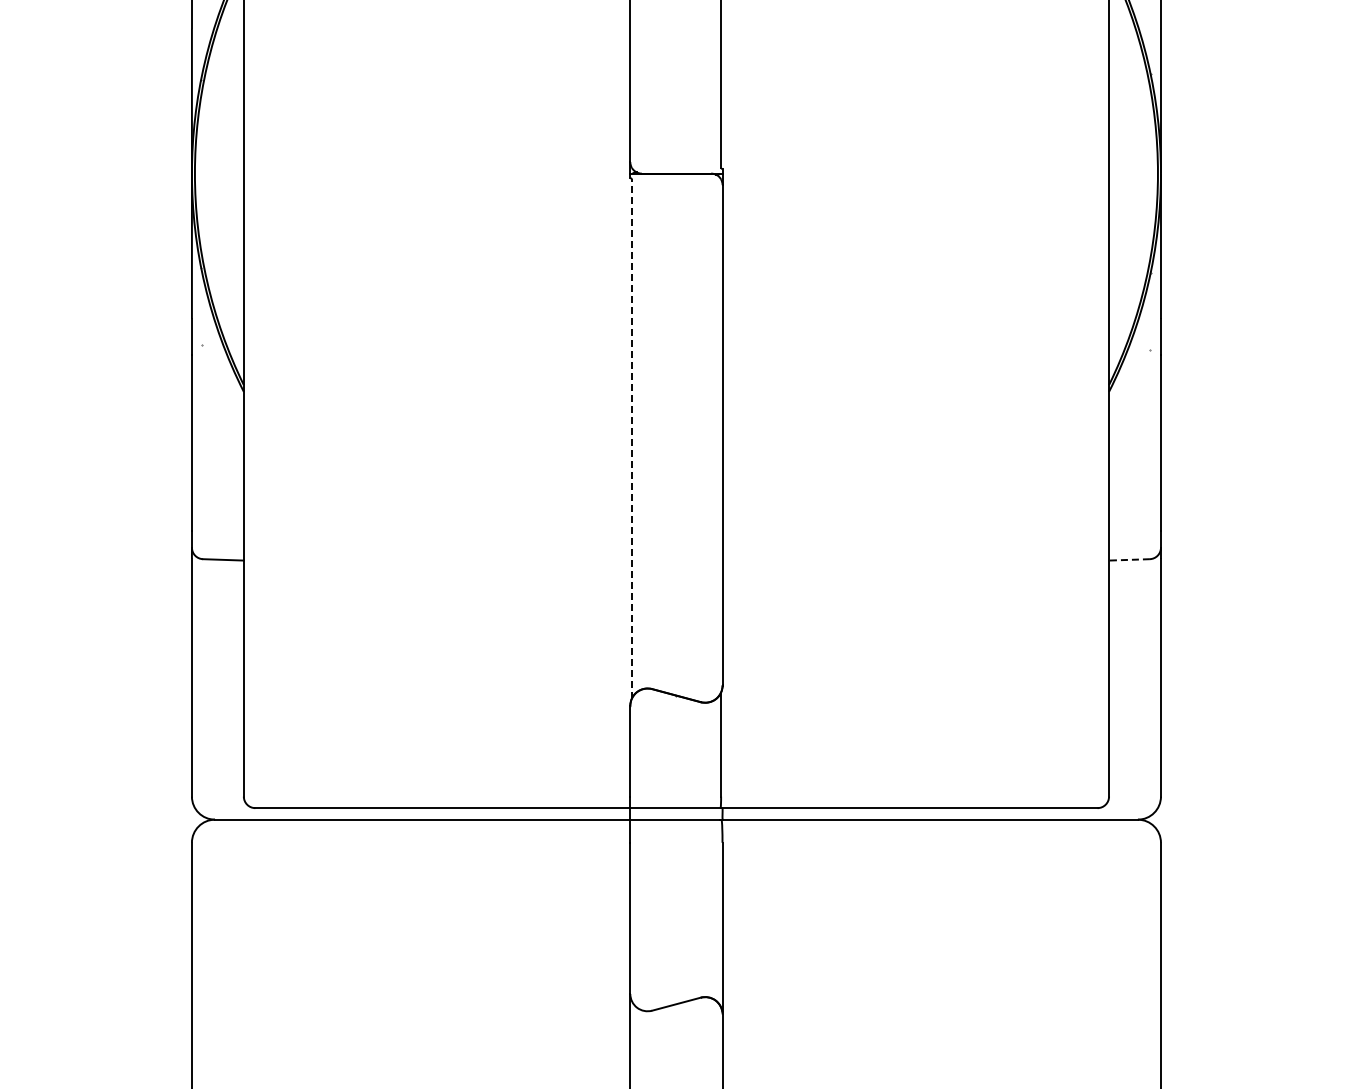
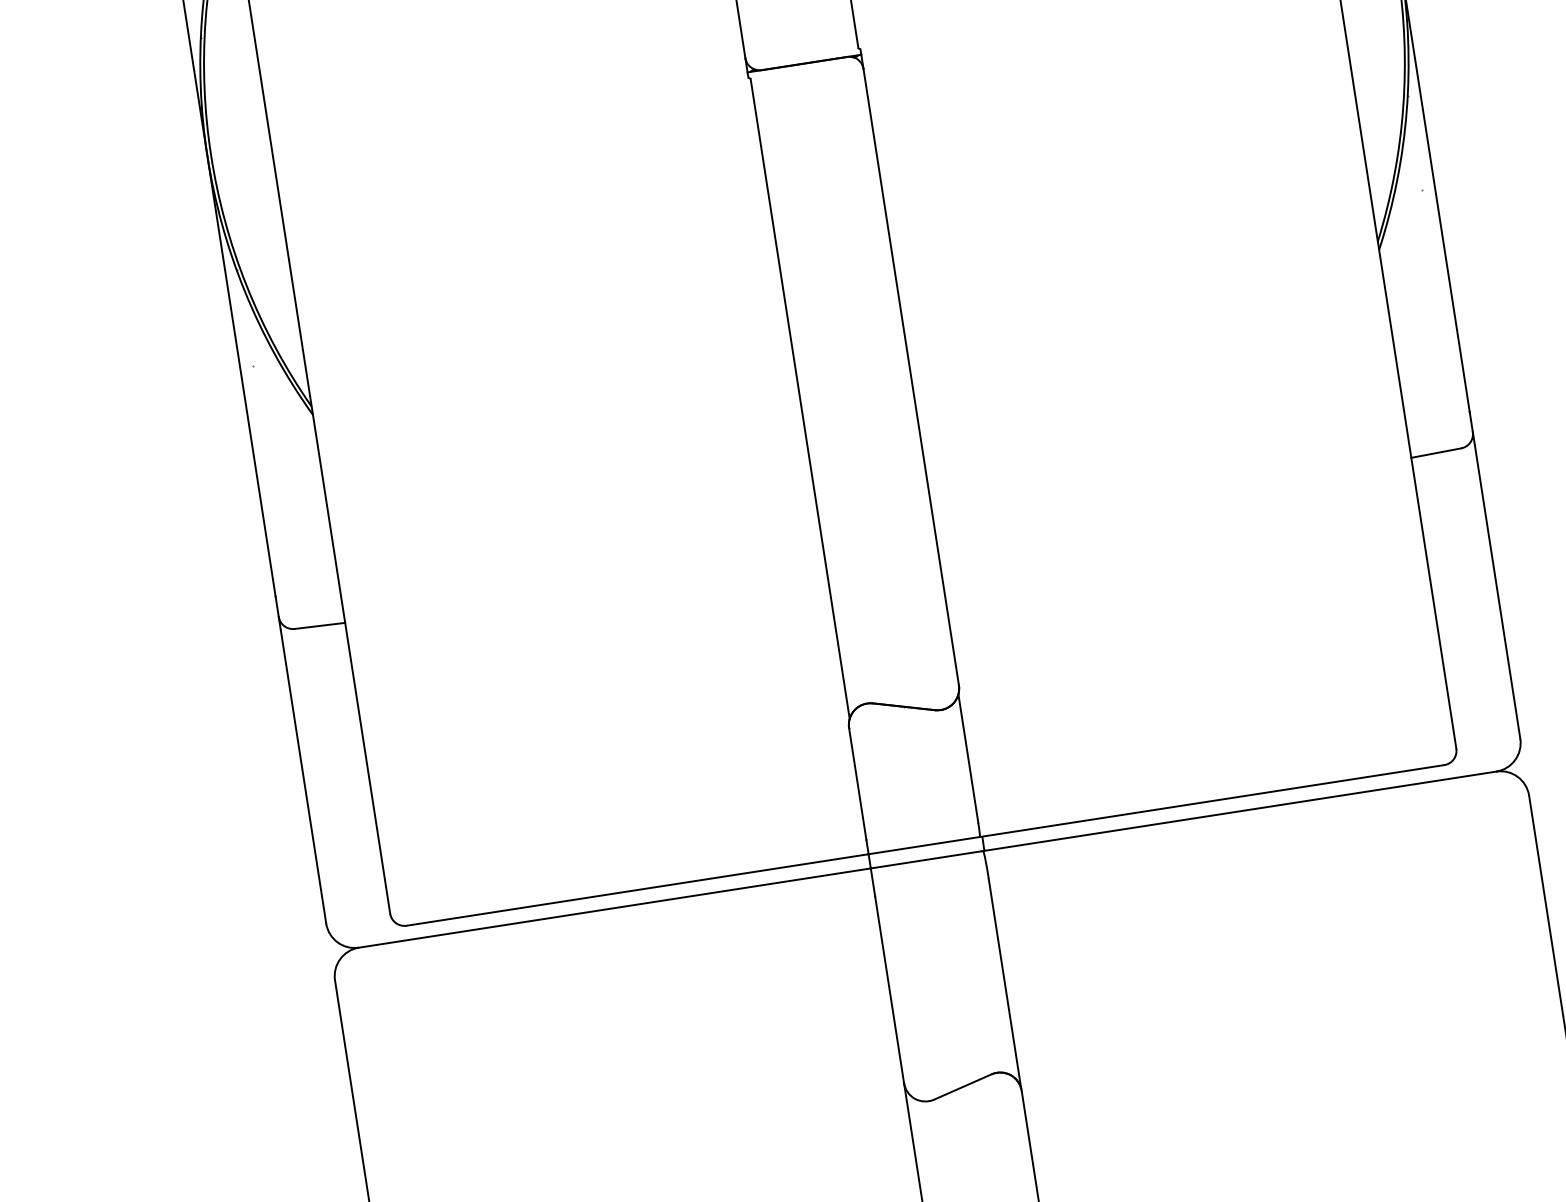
line: (631, 439) -> (799, 399), dashed -> solid
line: (1128, 559) -> (1435, 452), dashed -> solid

